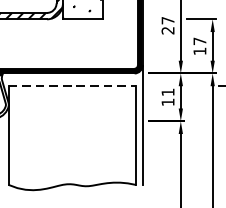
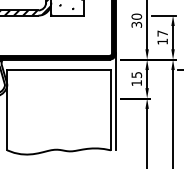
text: (167, 25) -> (136, 20), 27 -> 30
line: (73, 86) -> (59, 70), dashed -> solid
text: (167, 91) -> (136, 74), 11 -> 15

